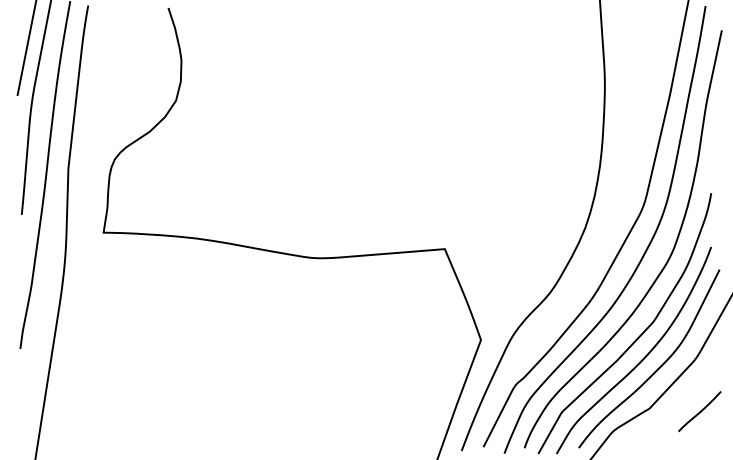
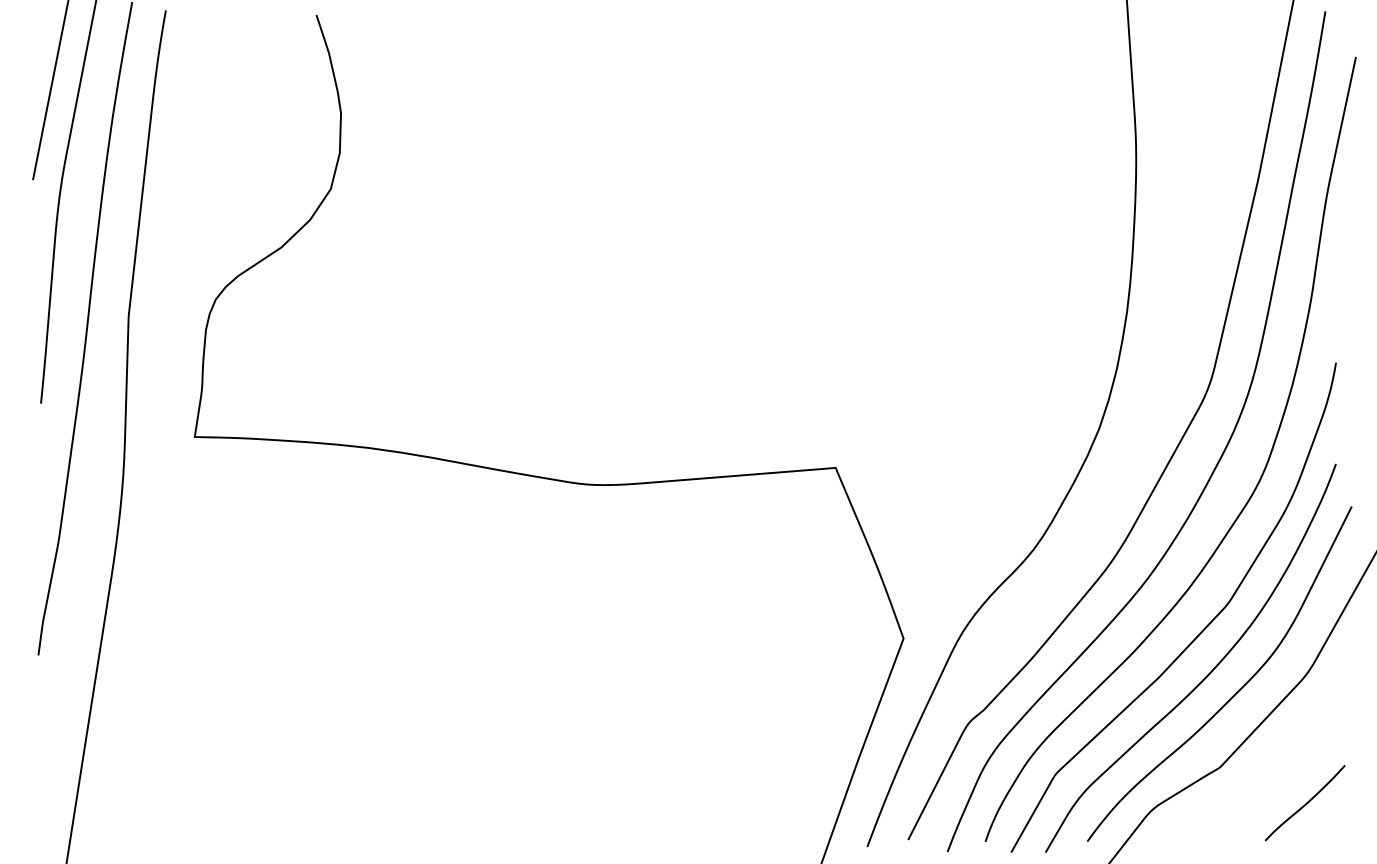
curve: (699, 411) -> (1304, 802), moved

